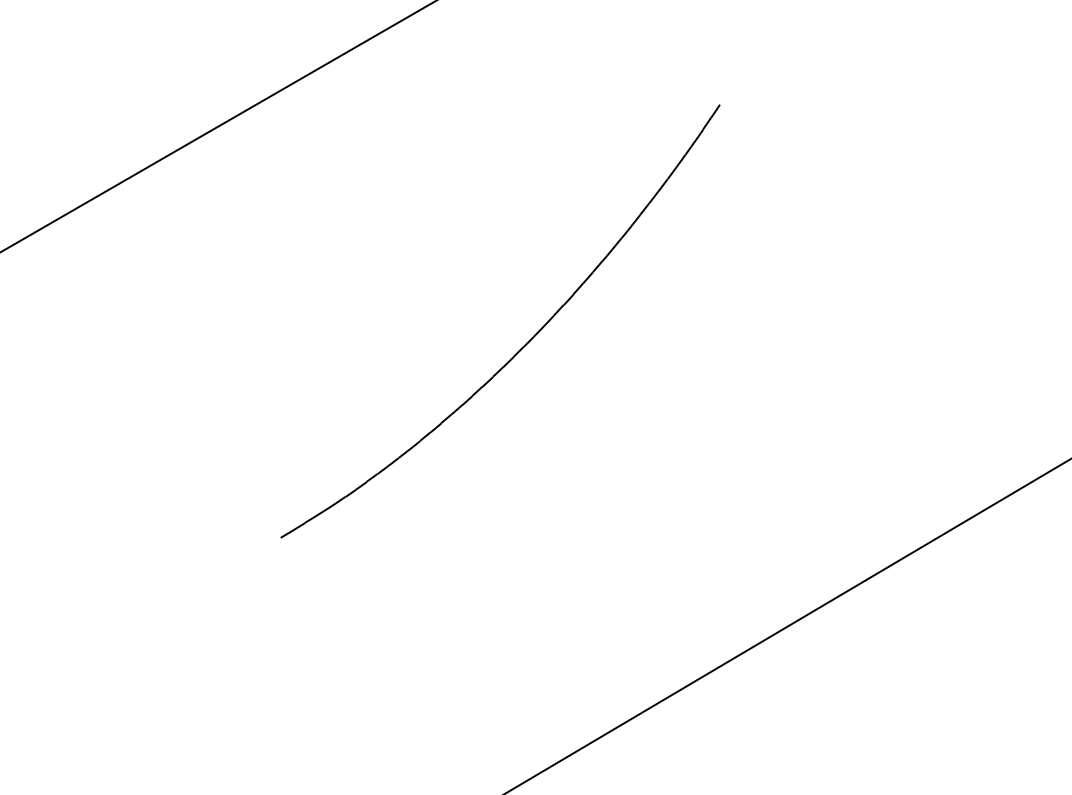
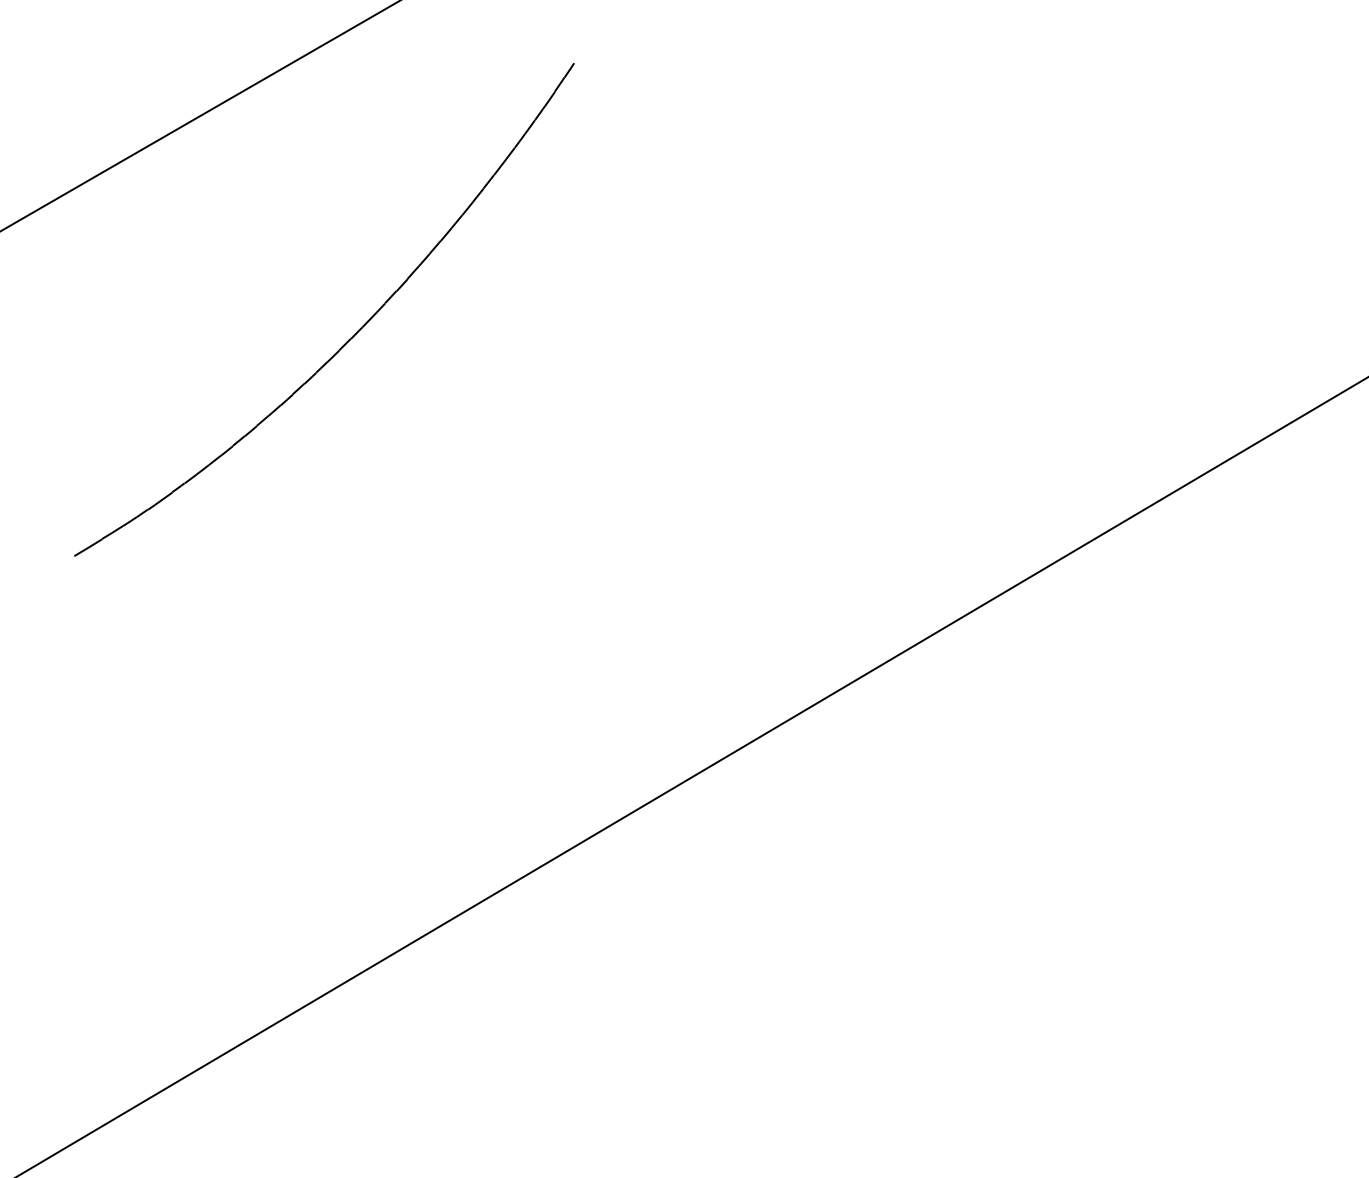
part: (522, 346) -> (349, 338), moved

